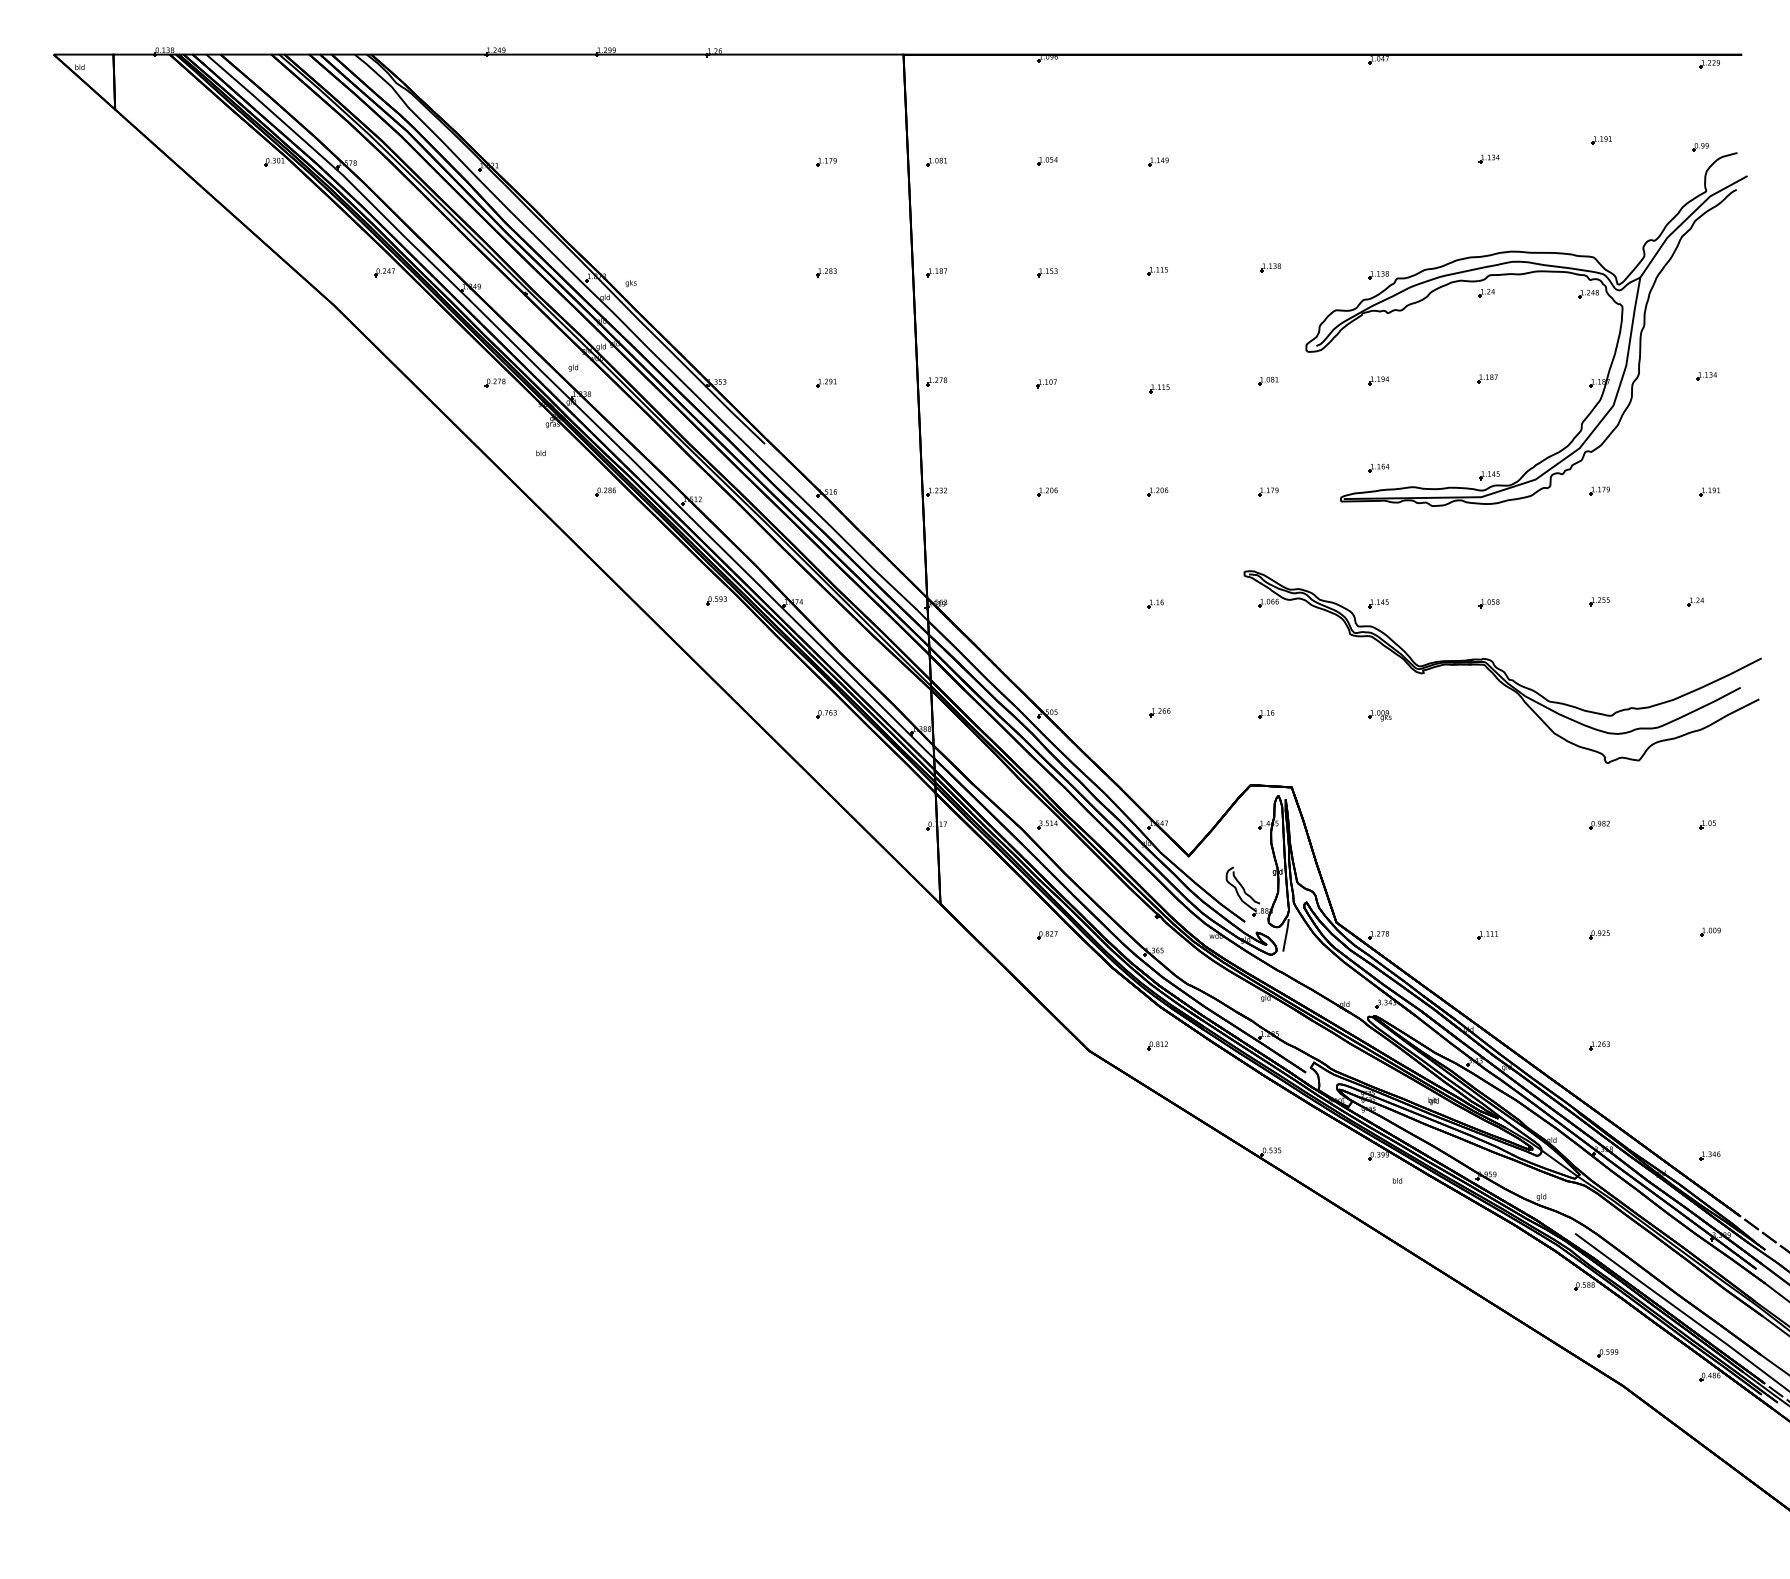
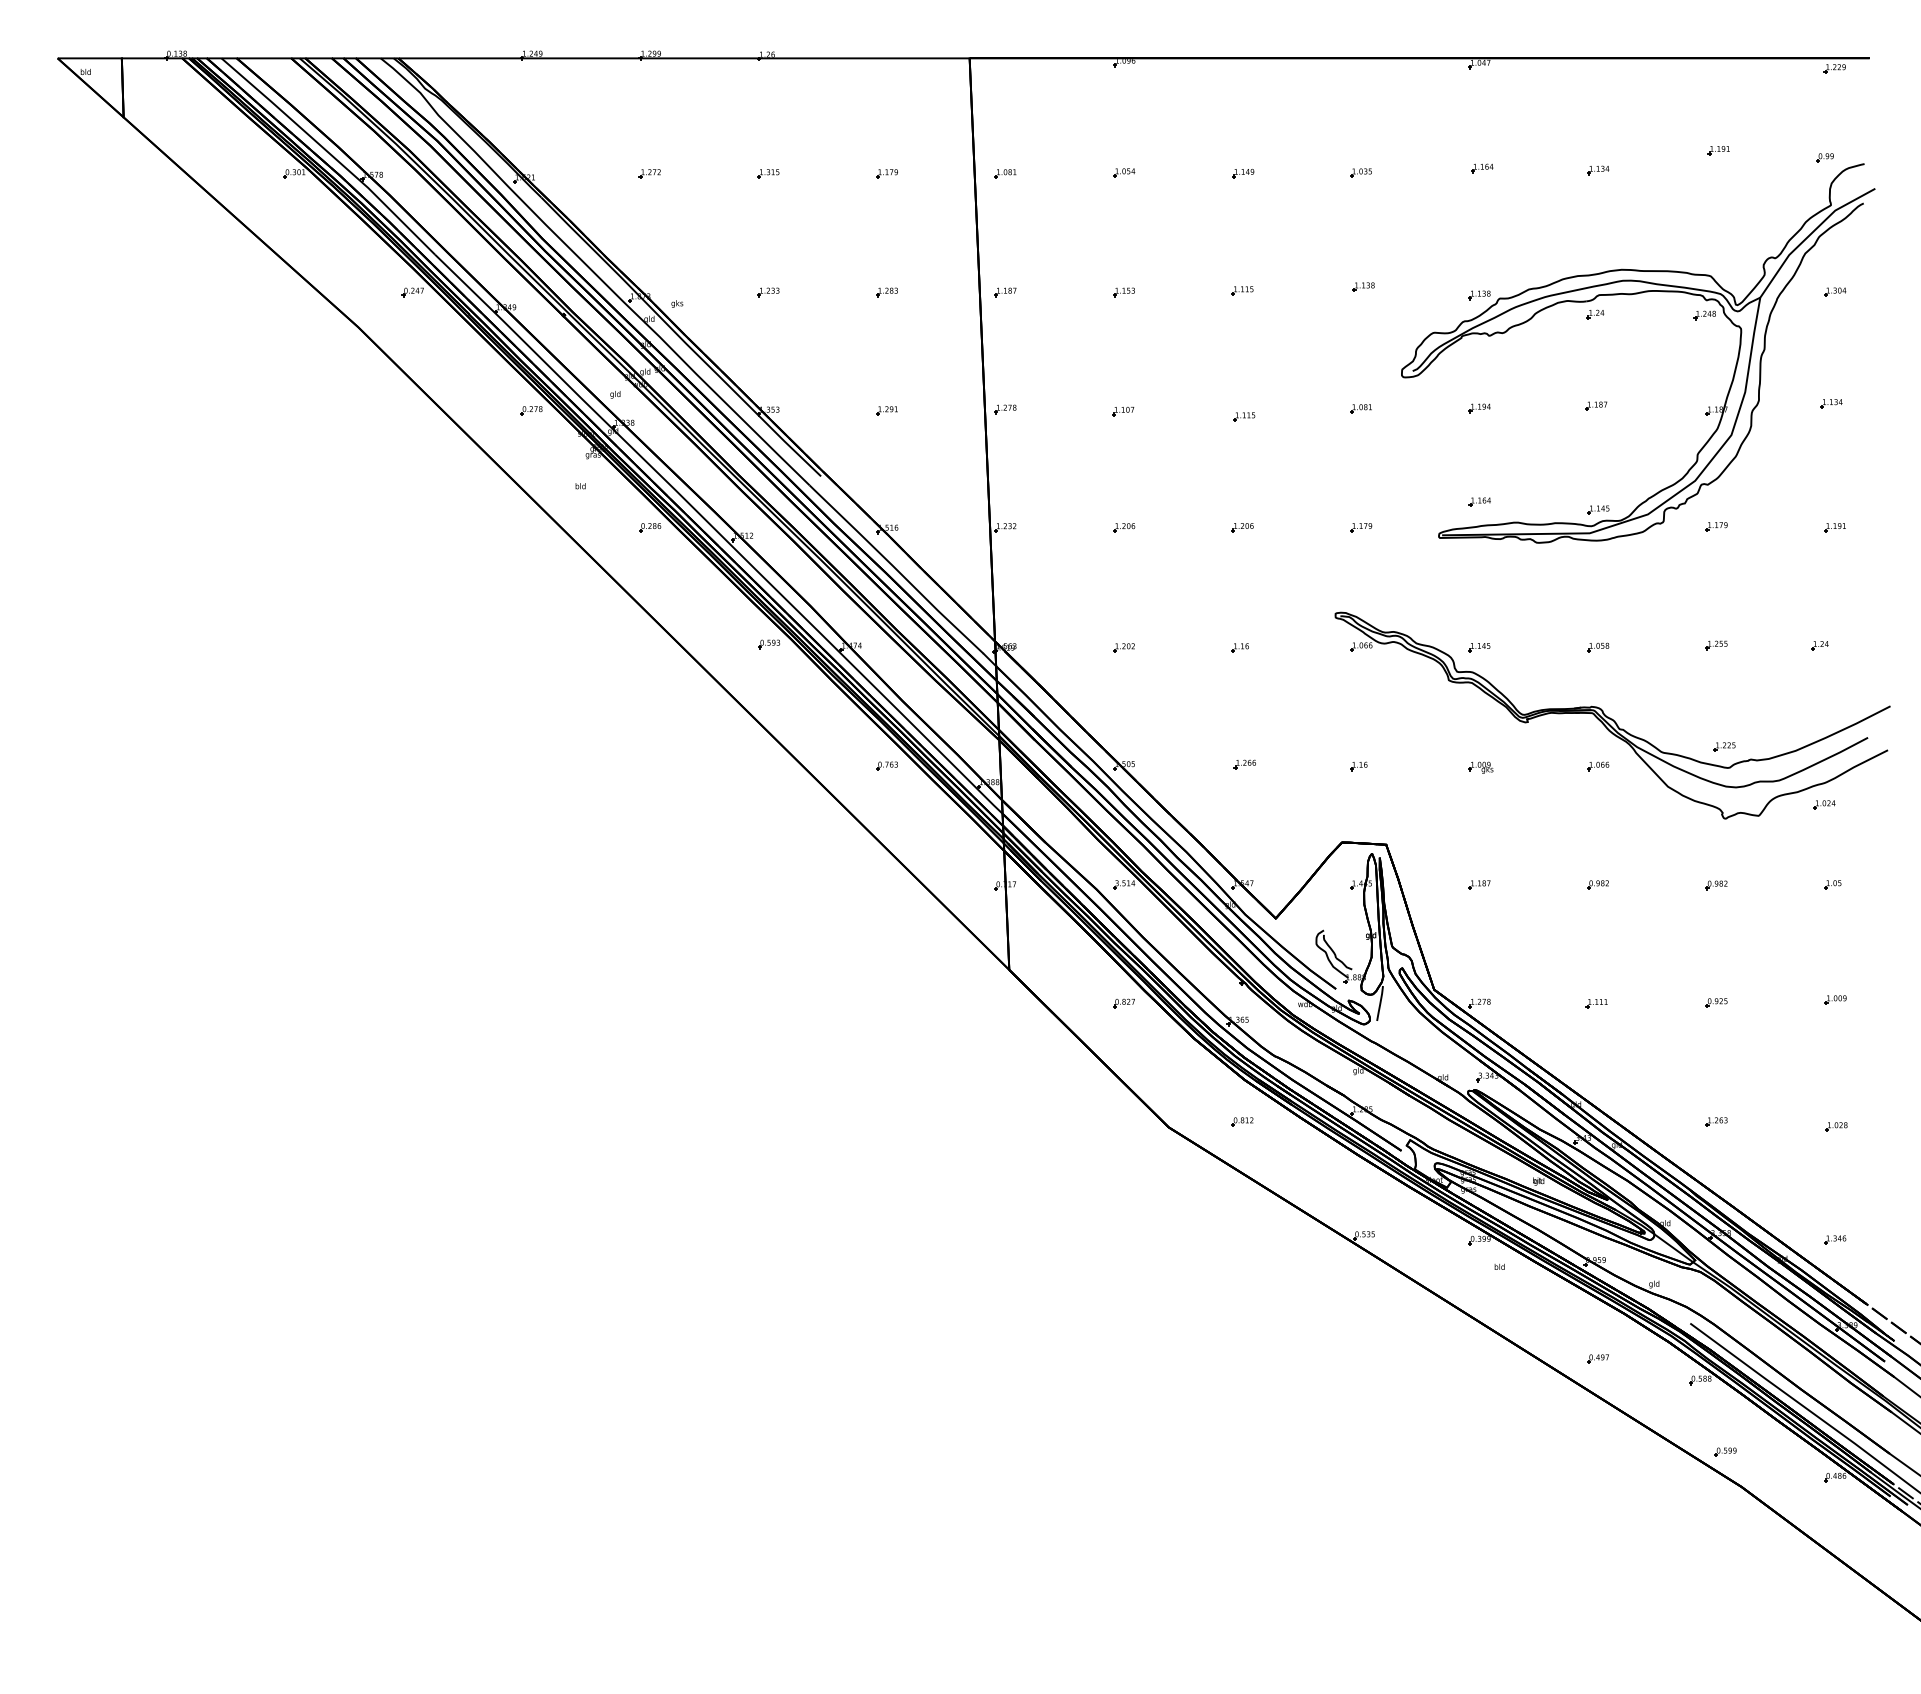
part: (1381, 156) -> (1482, 167), added
part: (605, 161) -> (649, 173), added
part: (715, 161) -> (767, 173), added
part: (1268, 161) -> (1361, 173), added
part: (715, 272) -> (767, 292), added
part: (1709, 272) -> (1834, 292), added
part: (1047, 603) -> (1124, 647), added
part: (1606, 696) -> (1724, 747), added
part: (1488, 714) -> (1597, 766), added
part: (1699, 750) -> (1823, 805), added
part: (1378, 824) -> (1479, 884), added
part: (1488, 824) -> (1597, 884), added
part: (1711, 1050) -> (1836, 1127), added
part: (1488, 1266) -> (1597, 1358), added

